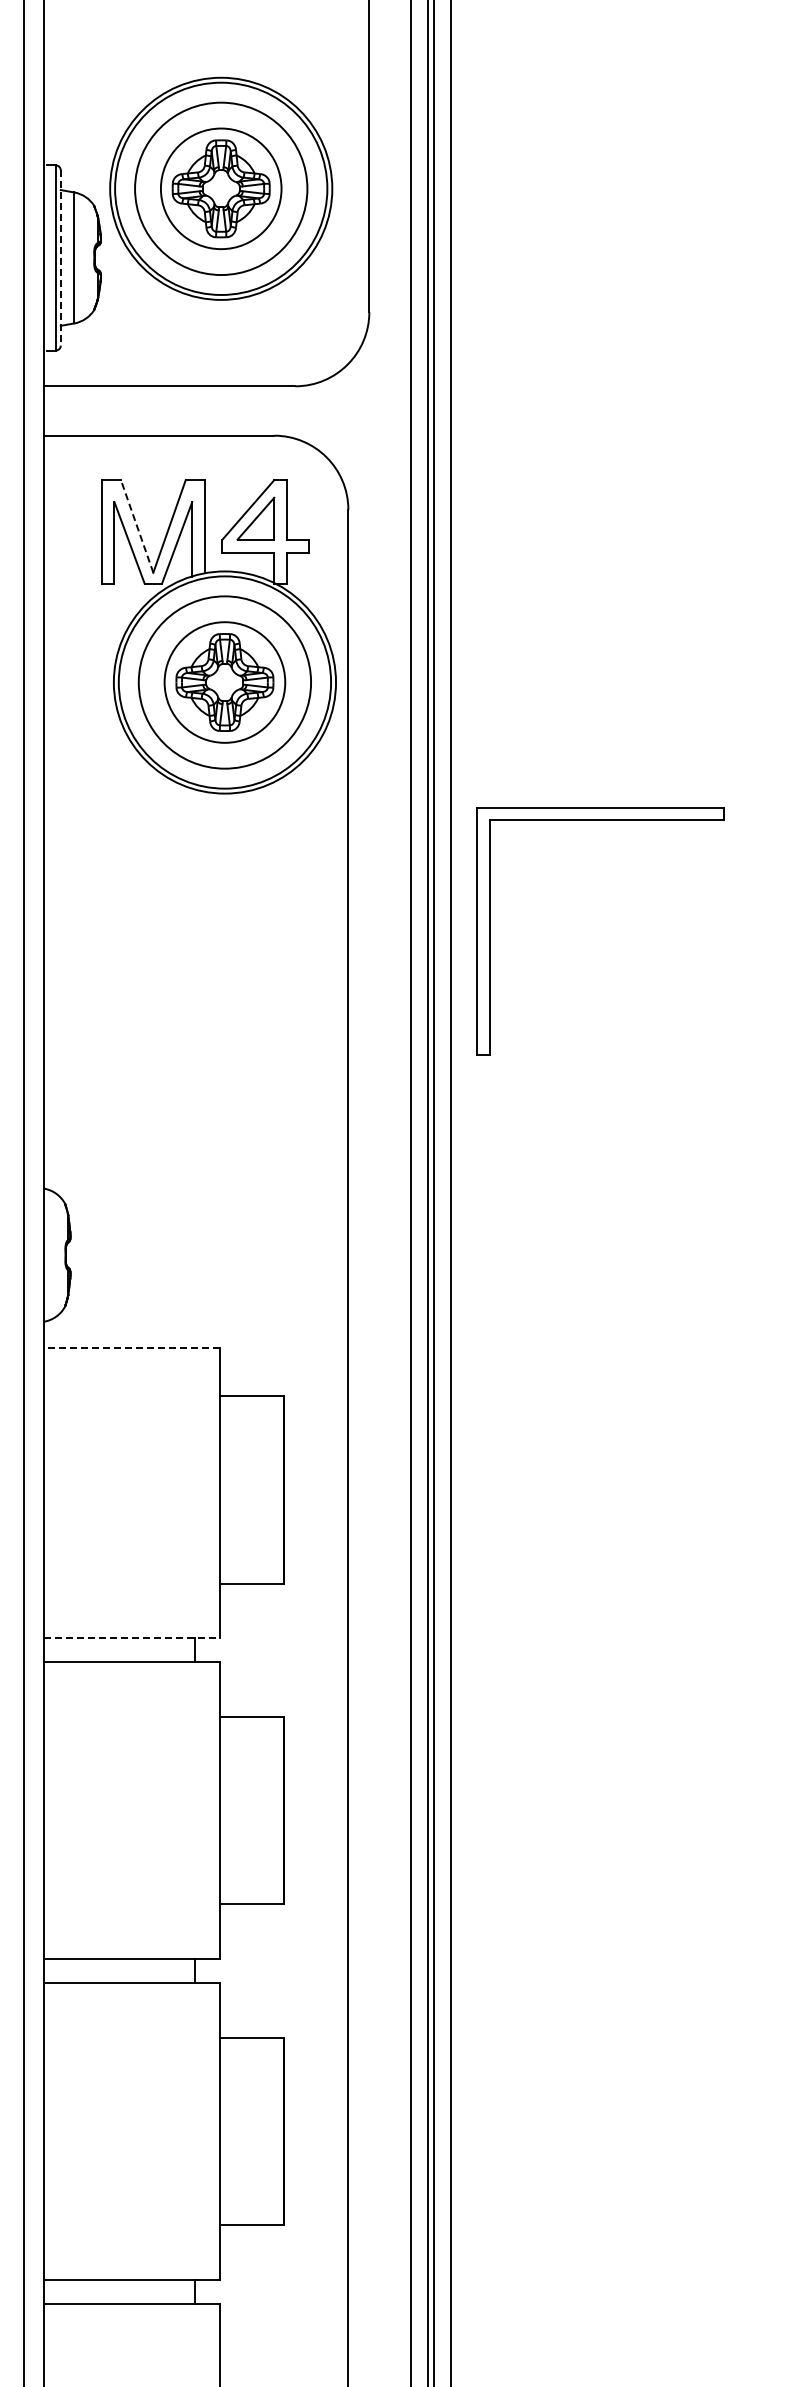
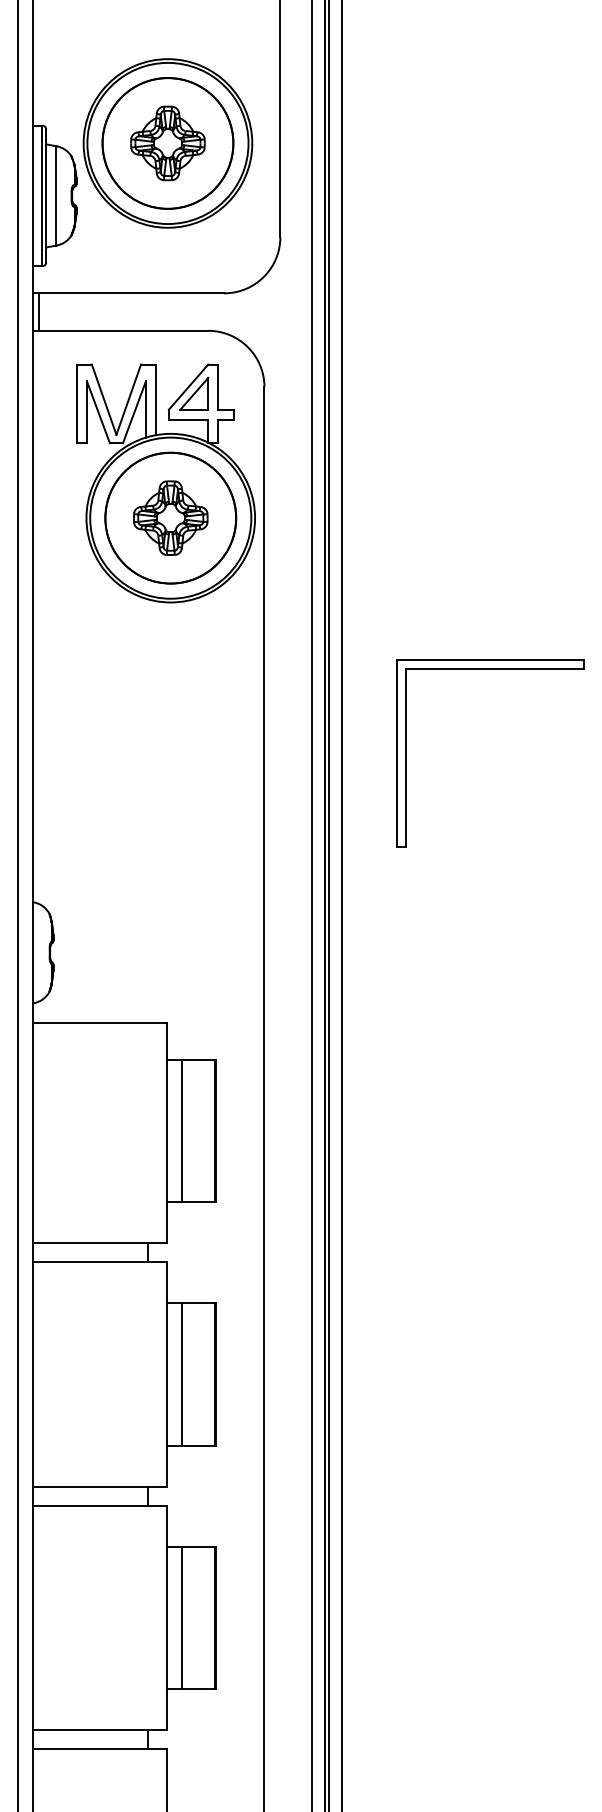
circle: (221, 188) -> (168, 143), size x1.43
line: (60, 257) -> (45, 195), dashed -> solid
line: (50, 410) -> (38, 311), added
line: (136, 525) -> (103, 398), dashed -> solid
circle: (224, 682) -> (170, 518), size x1.43
part: (490, 931) -> (406, 753), moved
line: (131, 1347) -> (99, 1022), dashed -> solid
line: (239, 1489) -> (181, 1130), added
line: (132, 1637) -> (100, 1242), dashed -> solid
line: (239, 1810) -> (181, 1374), added
line: (239, 2131) -> (181, 1617), added

